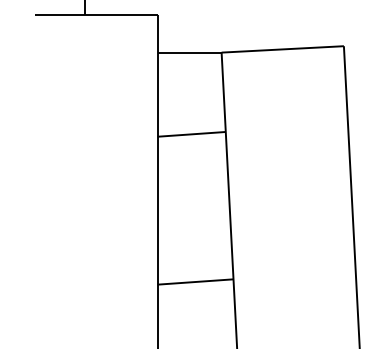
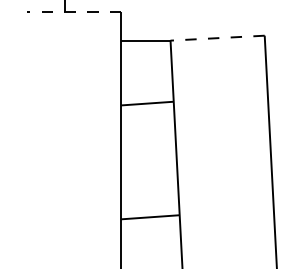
line: (95, 14) -> (73, 11), solid -> dashed
line: (282, 49) -> (217, 38), solid -> dashed

